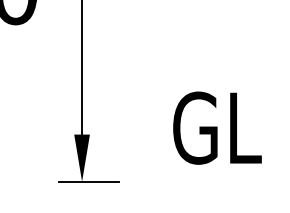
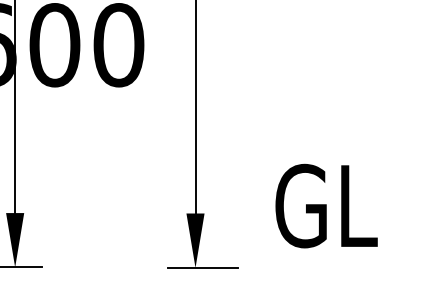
text: (217, 127) -> (326, 205), moved

